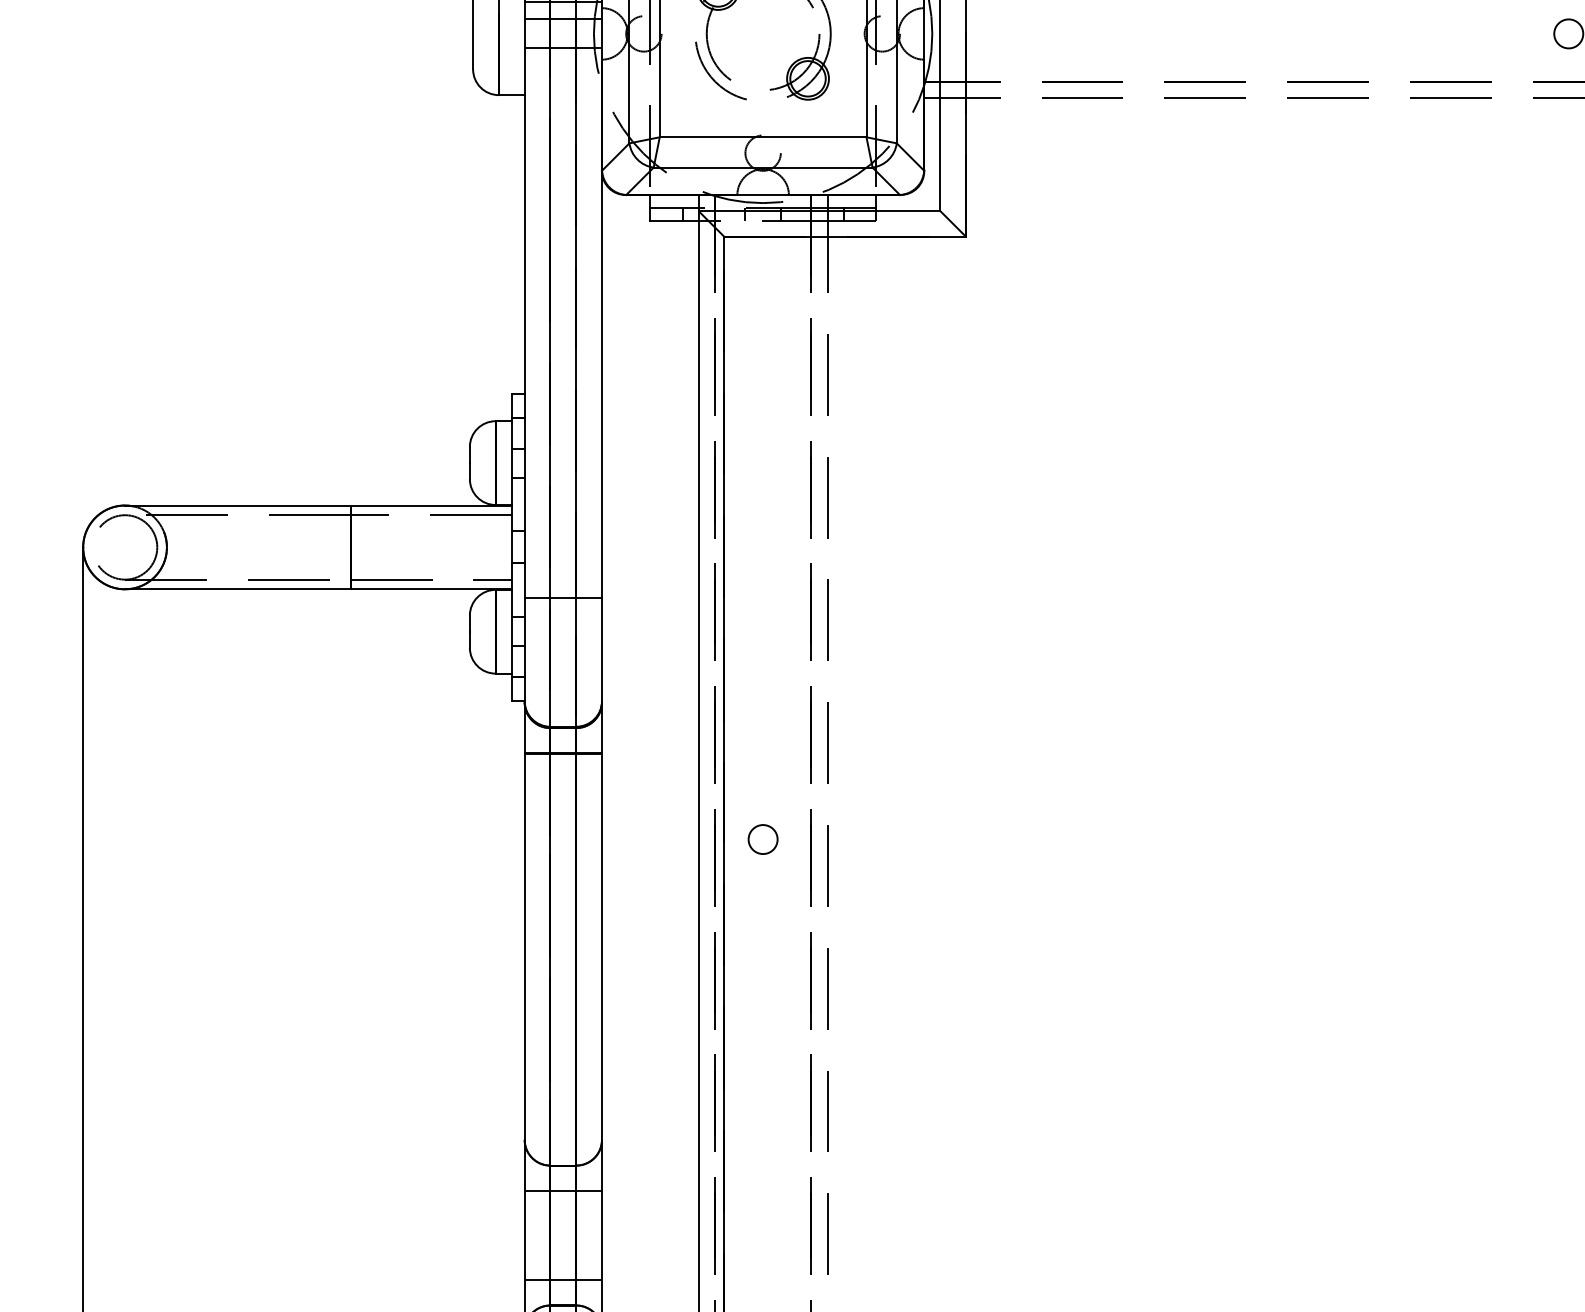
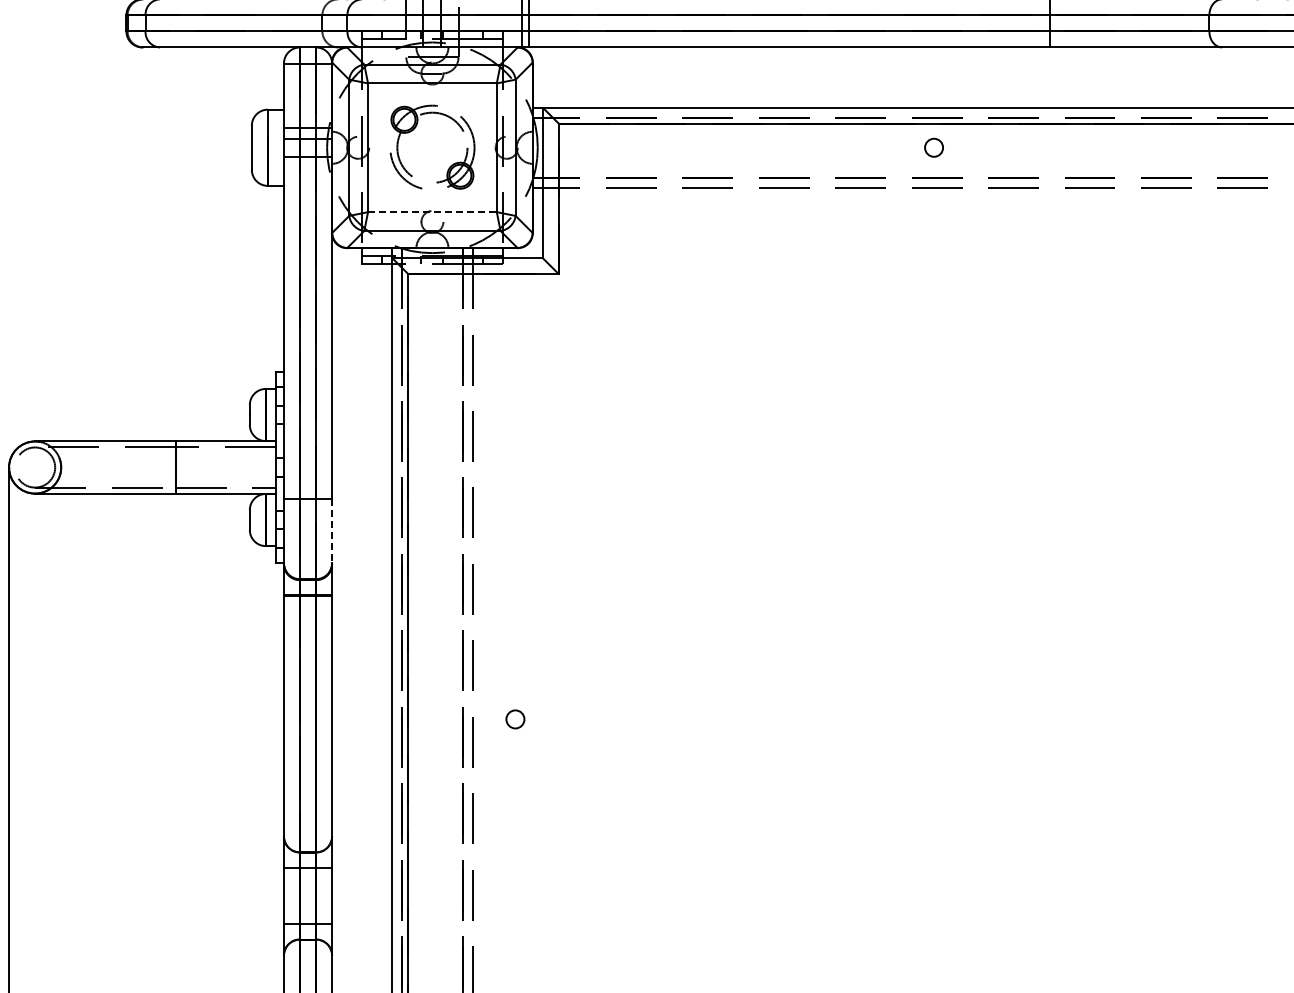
line: (763, 137) -> (432, 212), solid -> dashed
line: (602, 650) -> (332, 531), solid -> dashed
circle: (763, 839) -> (515, 719), moved

